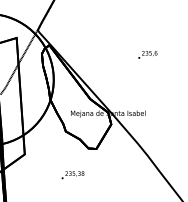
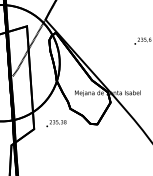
text: (72, 175) -> (55, 123), moved

